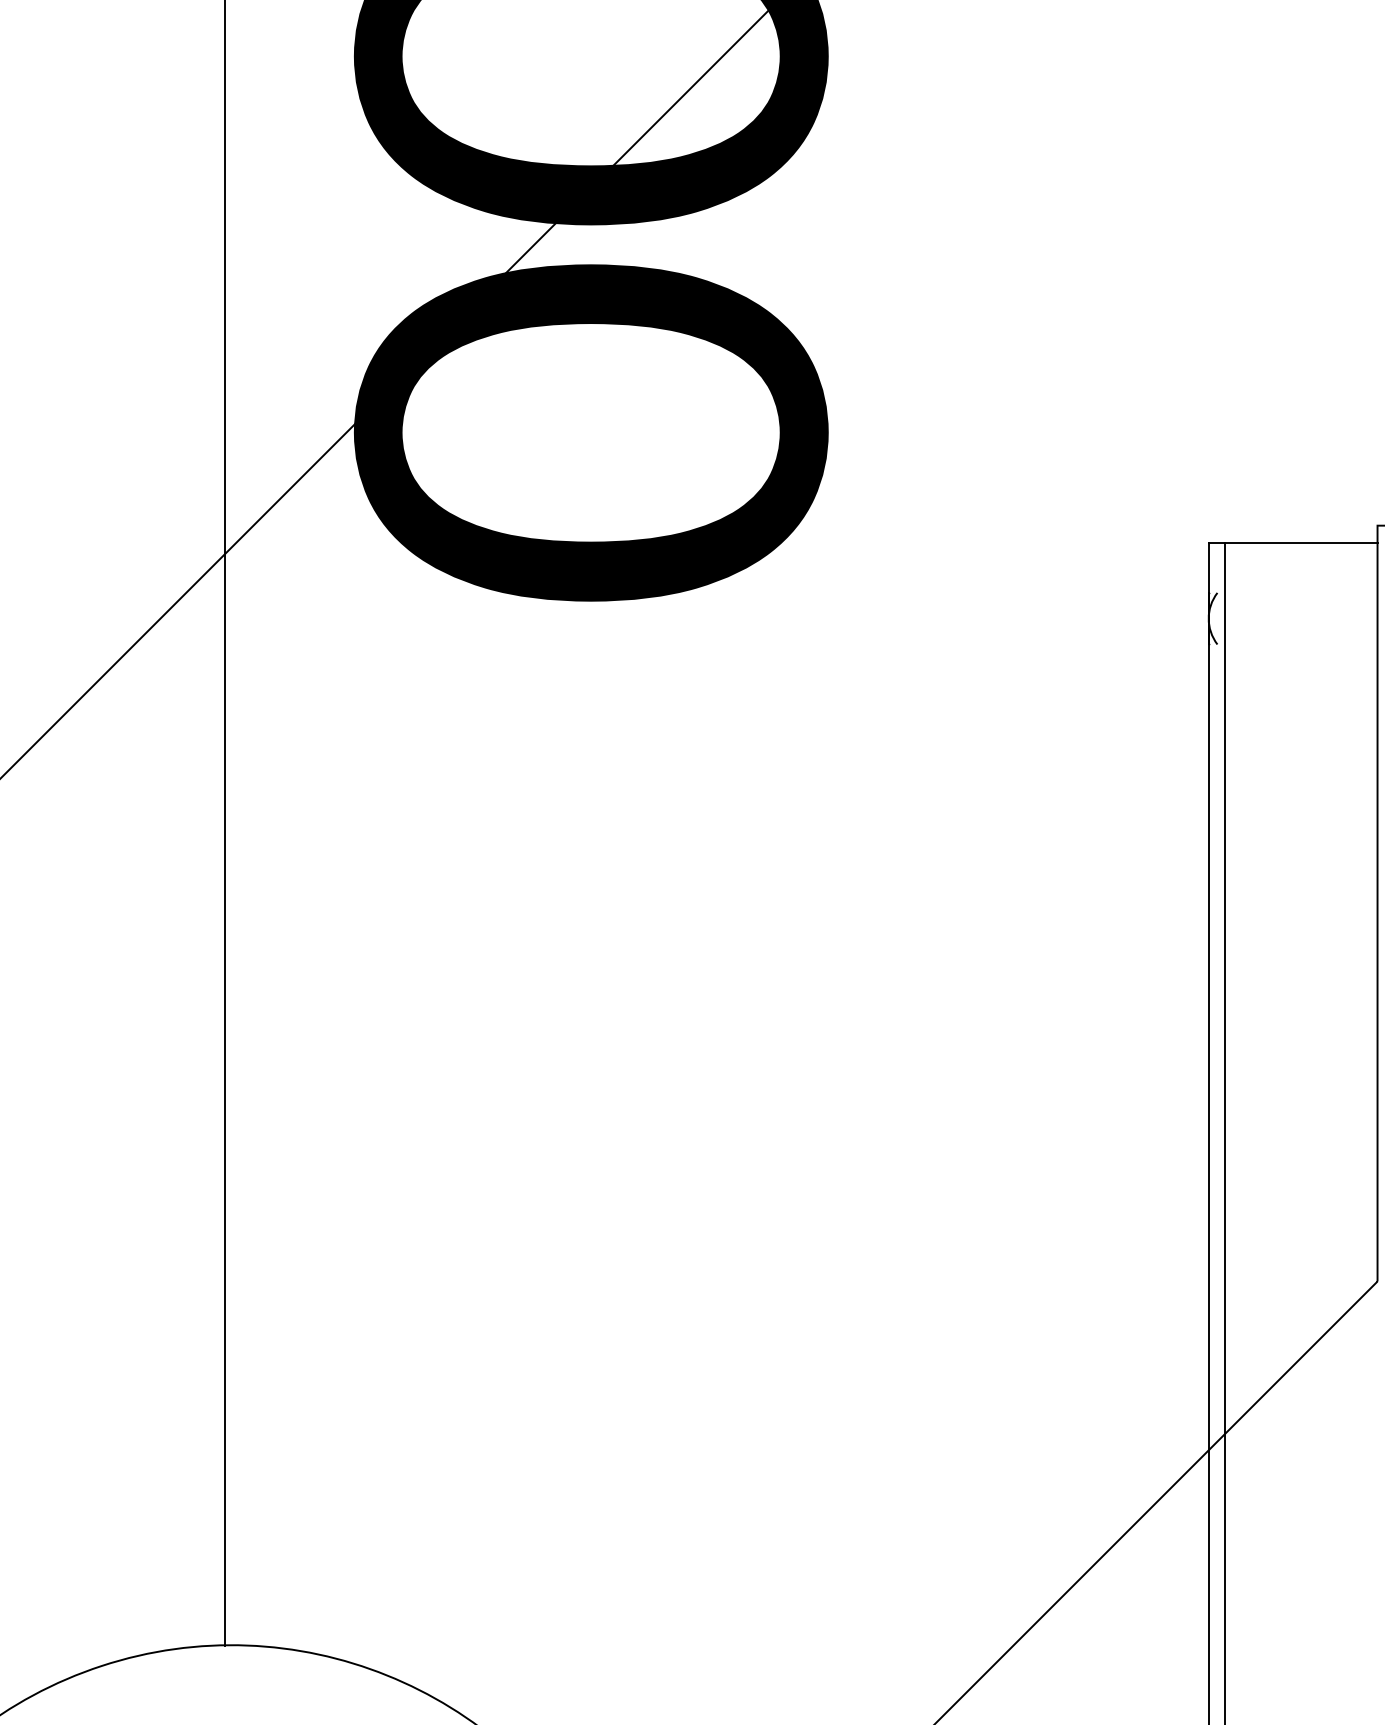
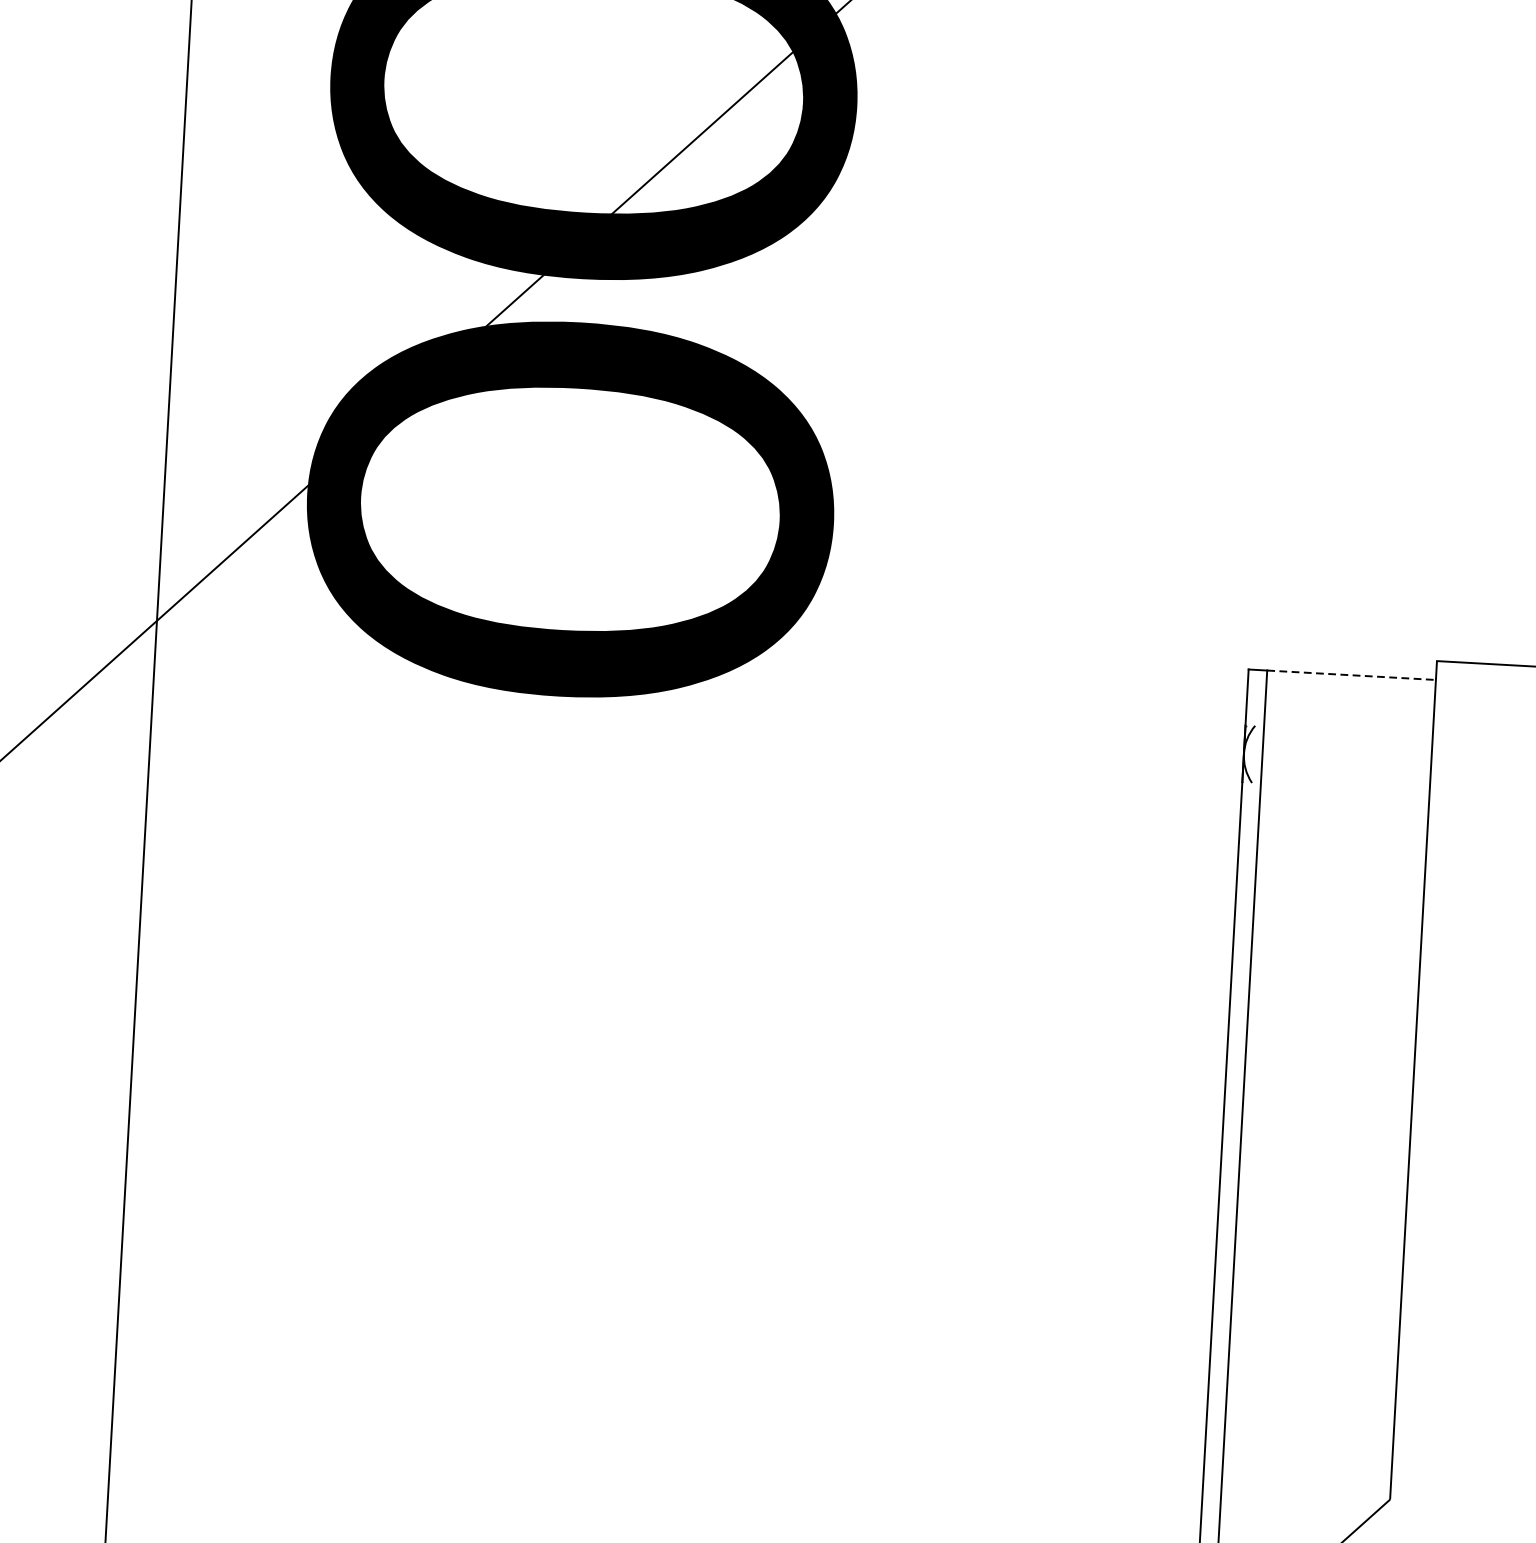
line: (1301, 542) -> (1351, 675), solid -> dashed

